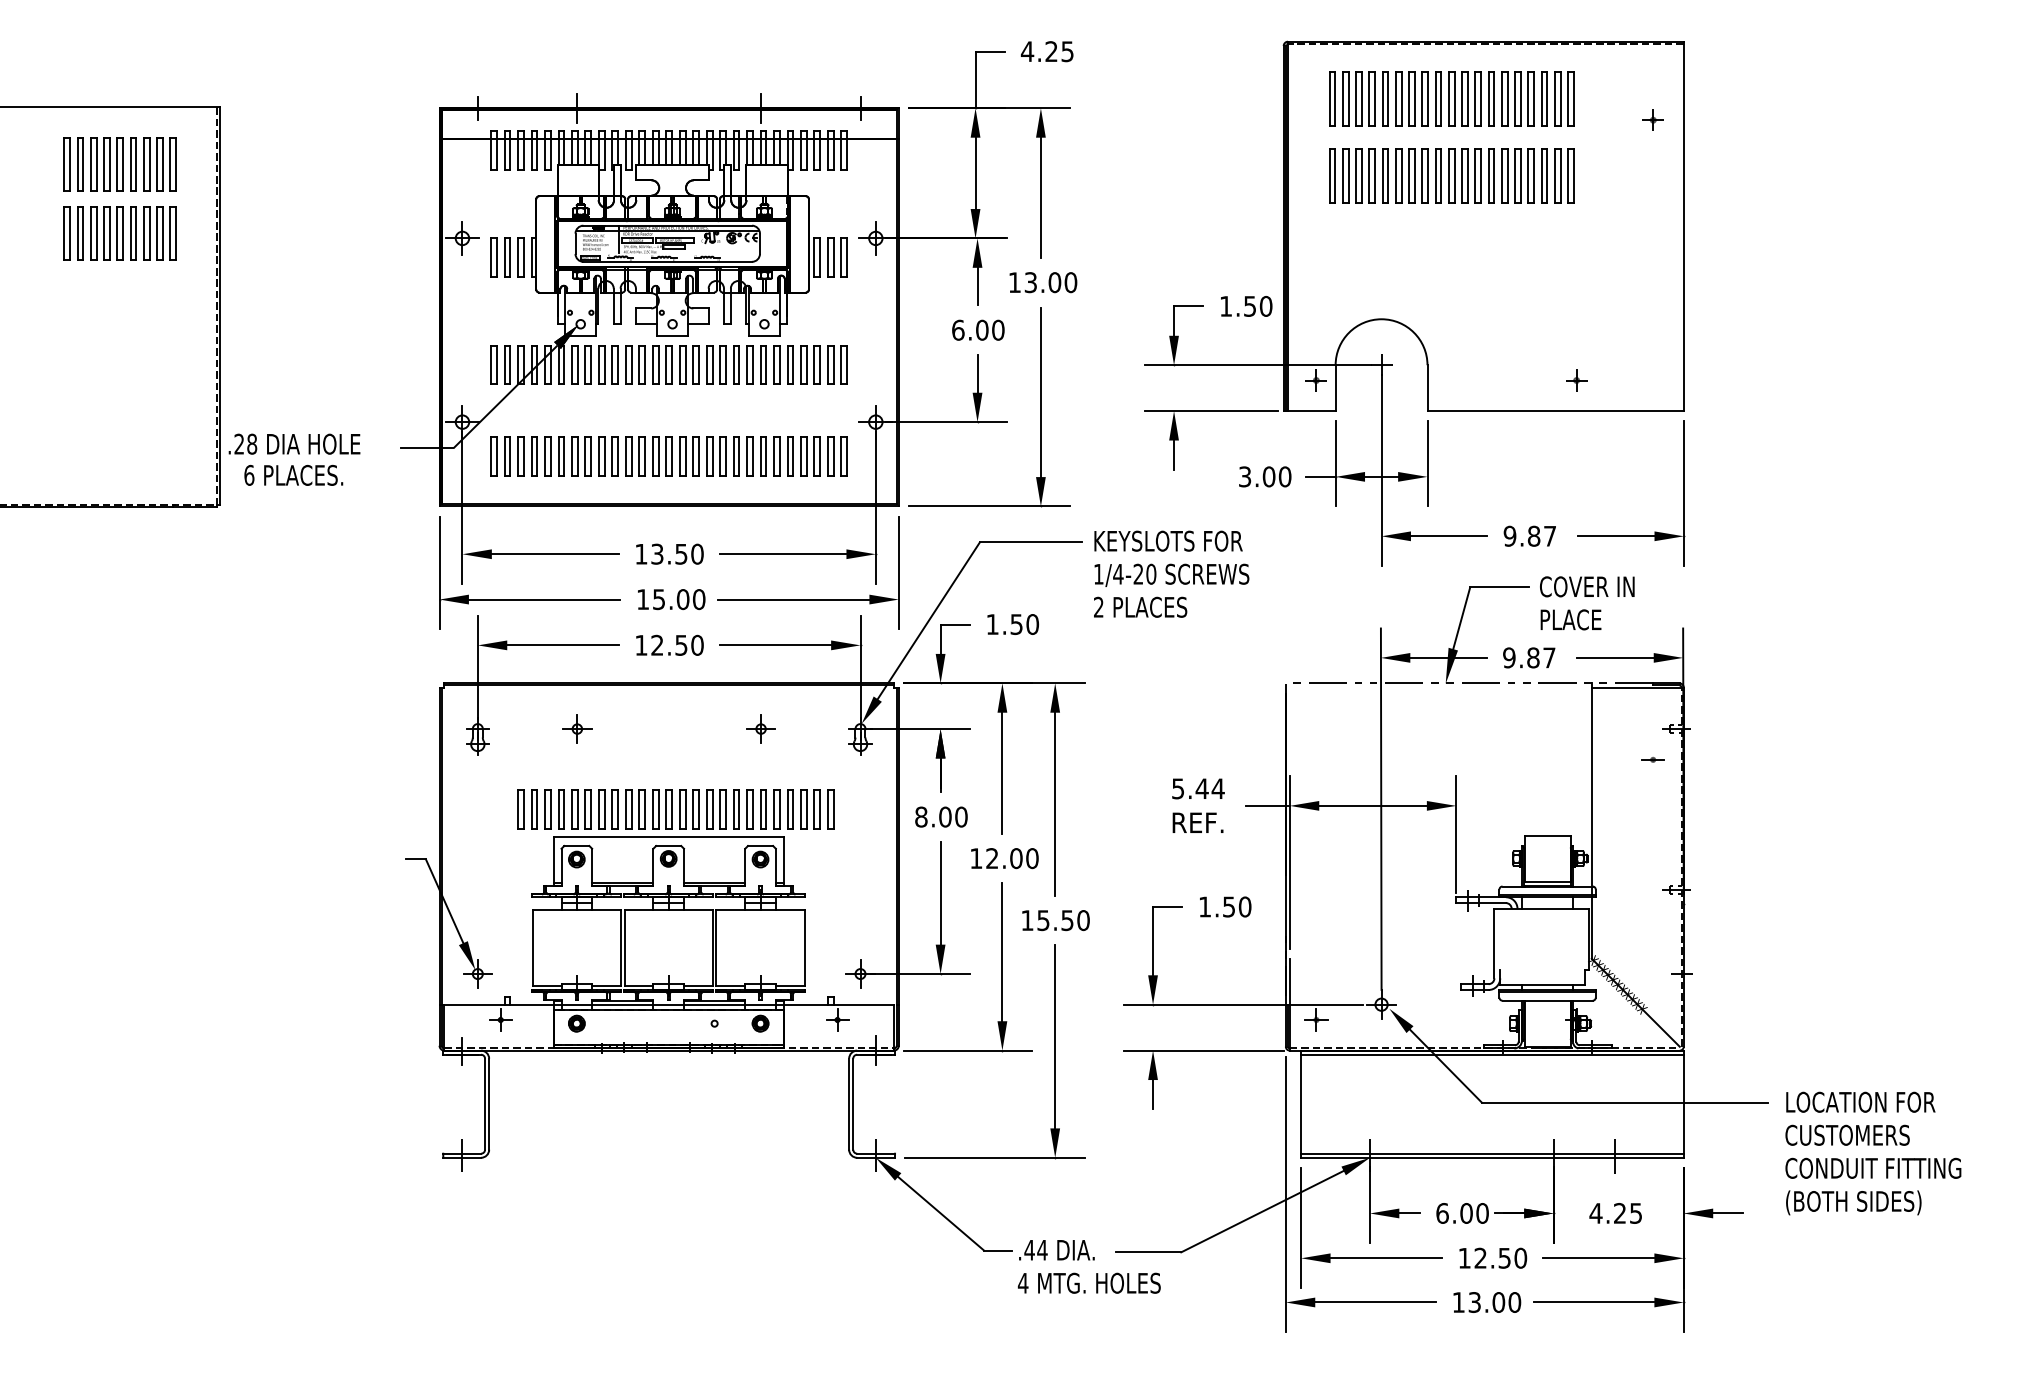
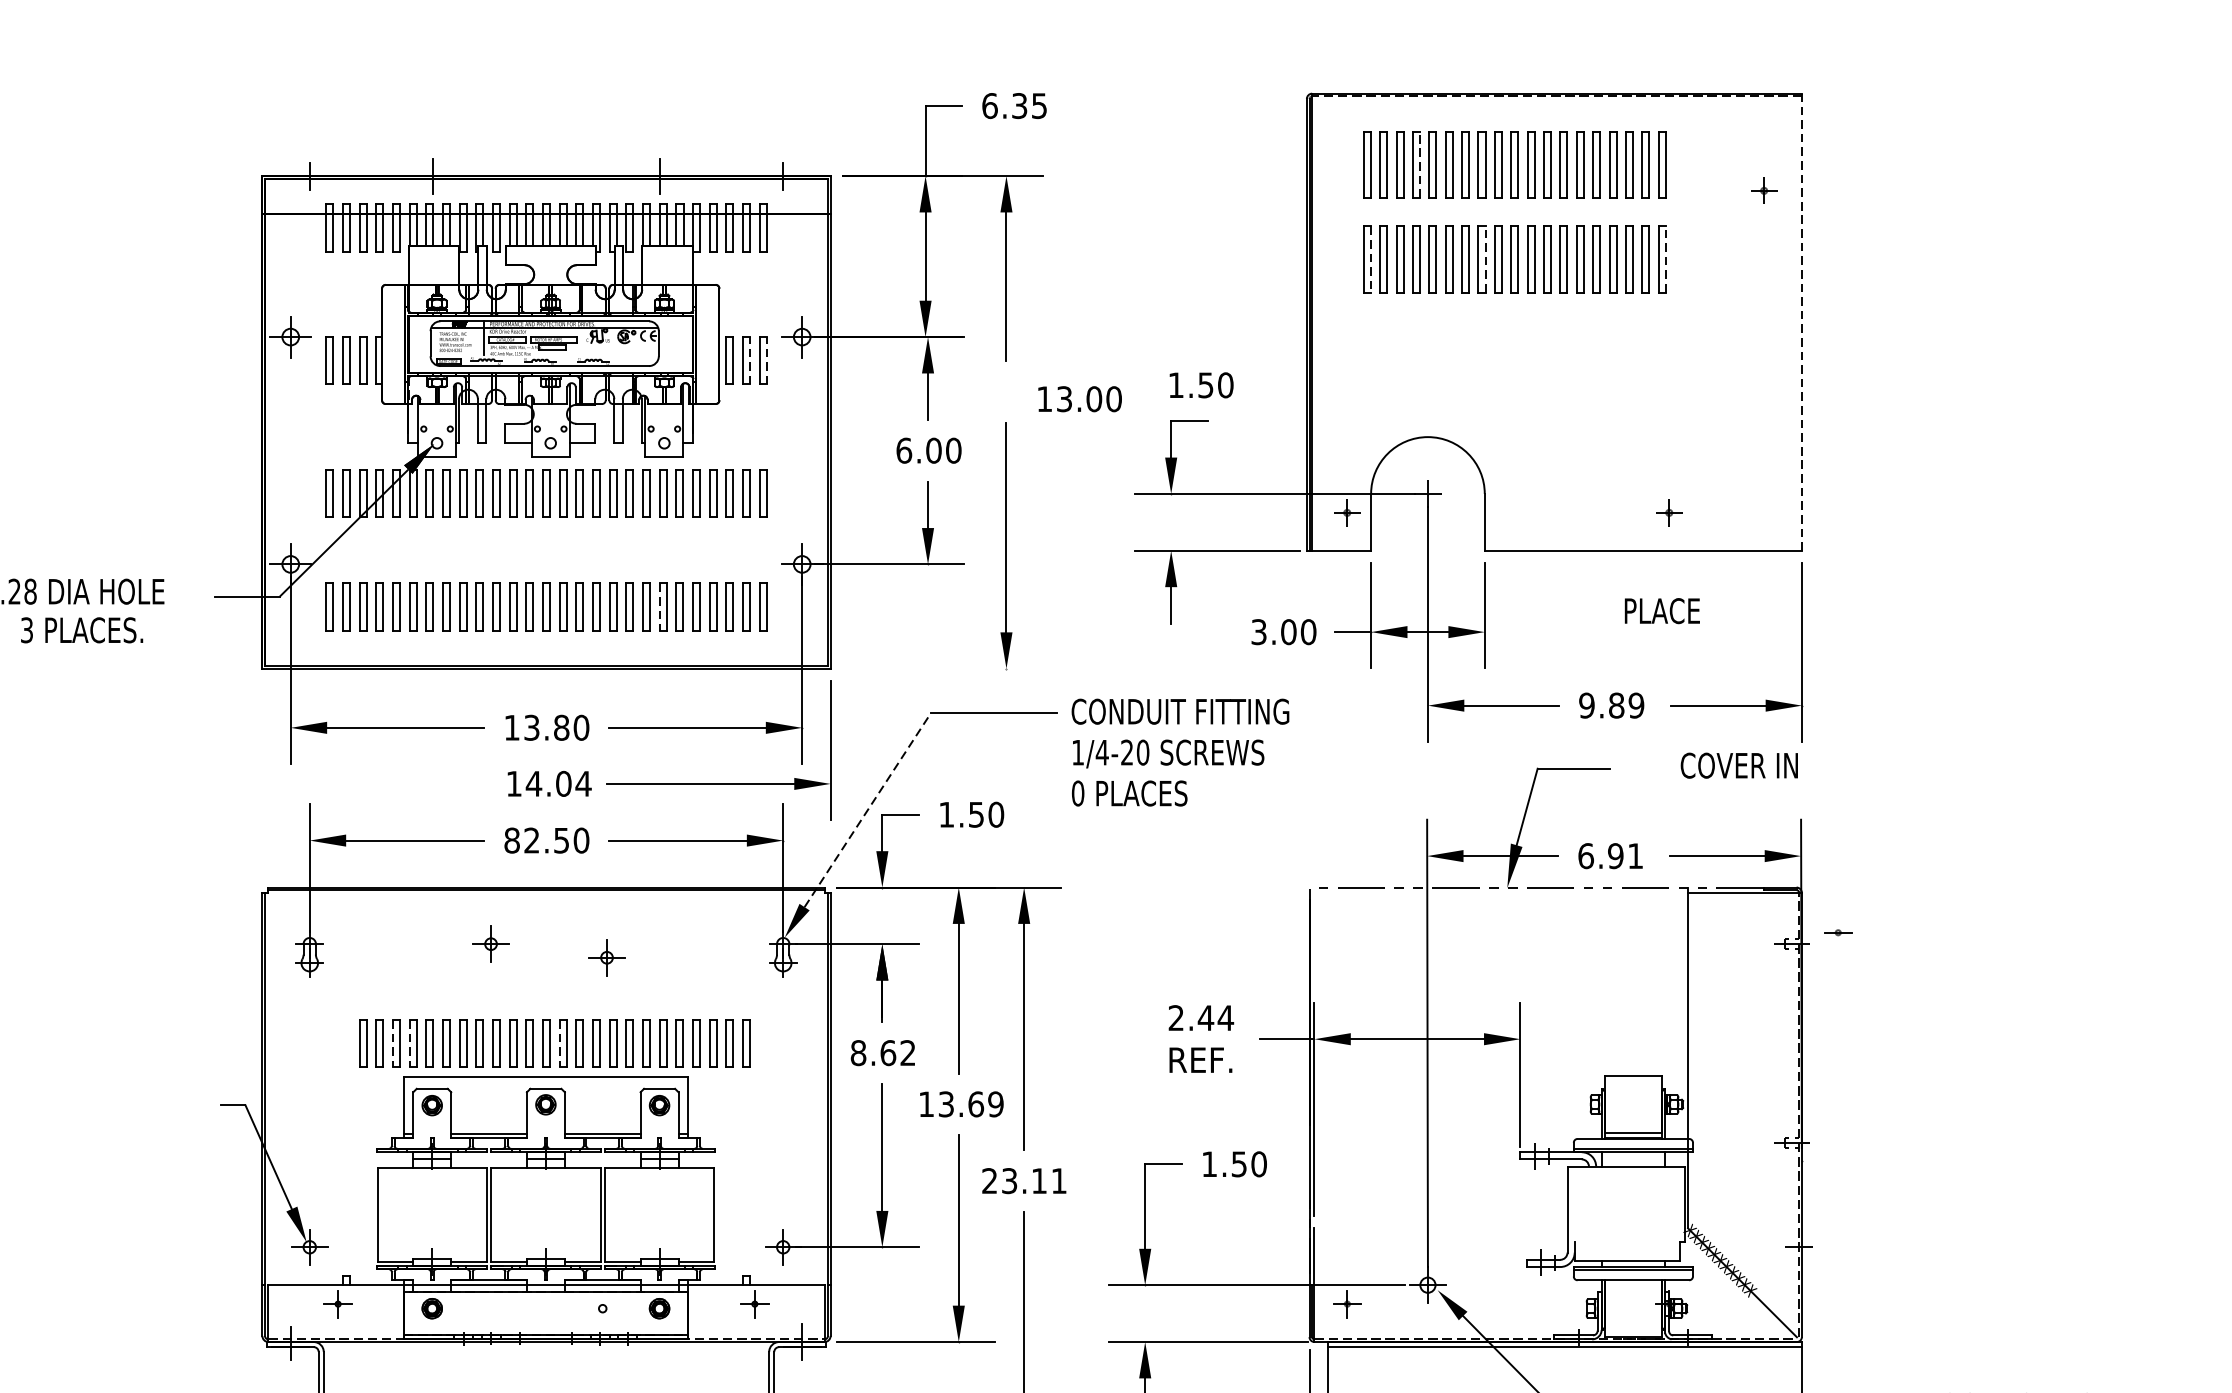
text: (1038, 51) -> (1003, 105), 4.25 -> 6.35
line: (1375, 99) -> (1420, 165), solid -> dashed
line: (1335, 175) -> (1370, 259), solid -> dashed
line: (1428, 175) -> (1486, 259), solid -> dashed
line: (1573, 175) -> (1665, 259), solid -> dashed
line: (1683, 226) -> (1801, 322), solid -> dashed
line: (833, 257) -> (749, 360), solid -> dashed
line: (847, 257) -> (767, 360), solid -> dashed
text: (1043, 282) -> (1080, 399), moved
text: (1246, 306) -> (1201, 385), moved
line: (760, 457) -> (659, 608), solid -> dashed
text: (249, 474) -> (27, 629), 6 -> 3
line: (989, 506) -> (942, 668), removed
text: (1549, 535) -> (1635, 704), 9.87 -> 9.89
text: (1181, 540) -> (1180, 710), KEYSLOTS FOR -> CONDUIT FITTING
text: (681, 553) -> (561, 726), 13.50 -> 13.80
text: (1587, 586) -> (1739, 765), moved
part: (529, 599) -> (373, 783), removed
text: (678, 599) -> (558, 783), 15.00 -> 14.04
text: (1098, 606) -> (1077, 792), 2 -> 0
text: (1570, 619) -> (1661, 610), moved
line: (929, 620) -> (868, 809), solid -> dashed
text: (641, 644) -> (512, 839), 12.50 -> 82.50
text: (1529, 657) -> (1610, 855), 9.87 -> 6.91
part: (577, 728) -> (491, 943), moved
part: (760, 728) -> (606, 957), moved
part: (1652, 759) -> (1837, 932), moved
text: (1177, 788) -> (1175, 1017), 5.44 -> 2.44
line: (545, 809) -> (393, 1043), solid -> dashed
line: (558, 809) -> (409, 1043), solid -> dashed
line: (679, 809) -> (559, 1043), solid -> dashed
text: (953, 816) -> (898, 1052), 8.00 -> 8.62
text: (1012, 858) -> (971, 1104), 12.00 -> 13.69
text: (1055, 920) -> (1024, 1181), 15.50 -> 23.11

